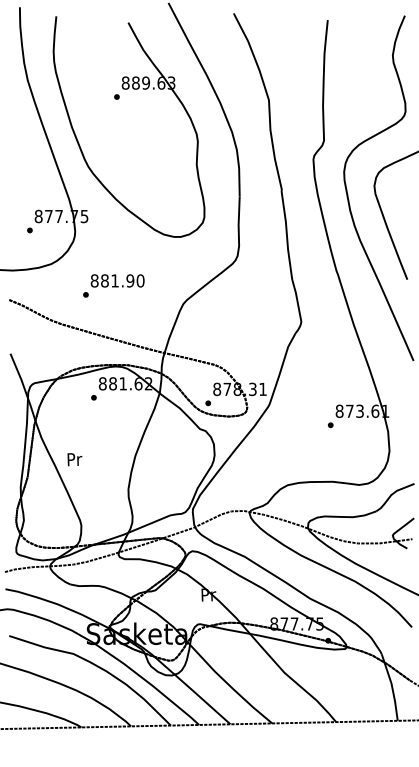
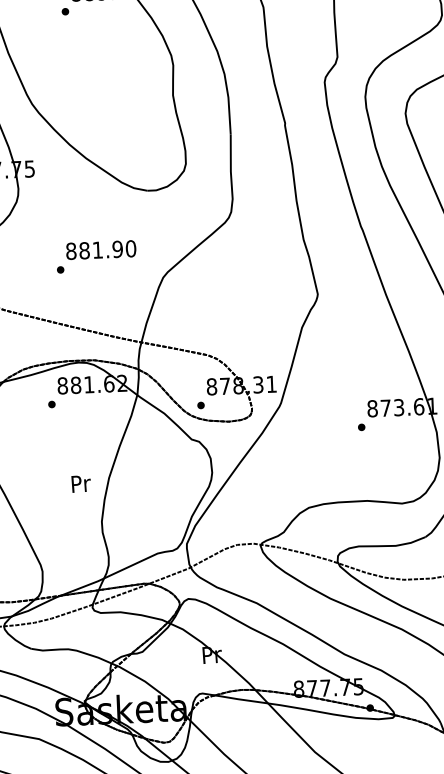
text: (113, 285) -> (95, 256), moved
text: (74, 459) -> (80, 483), moved

